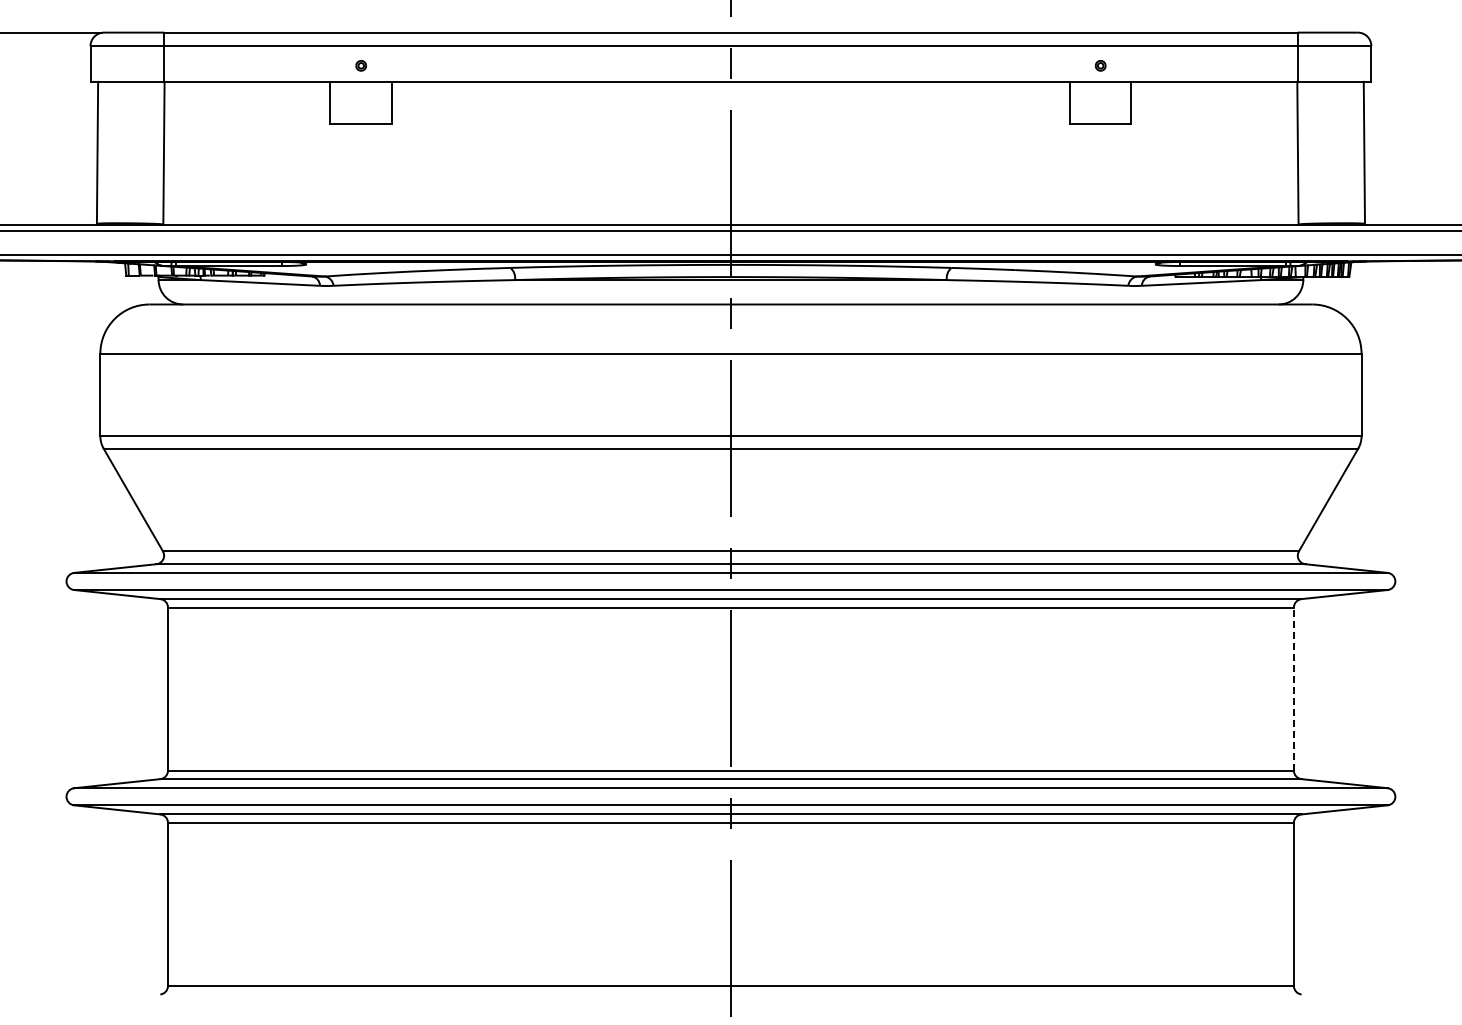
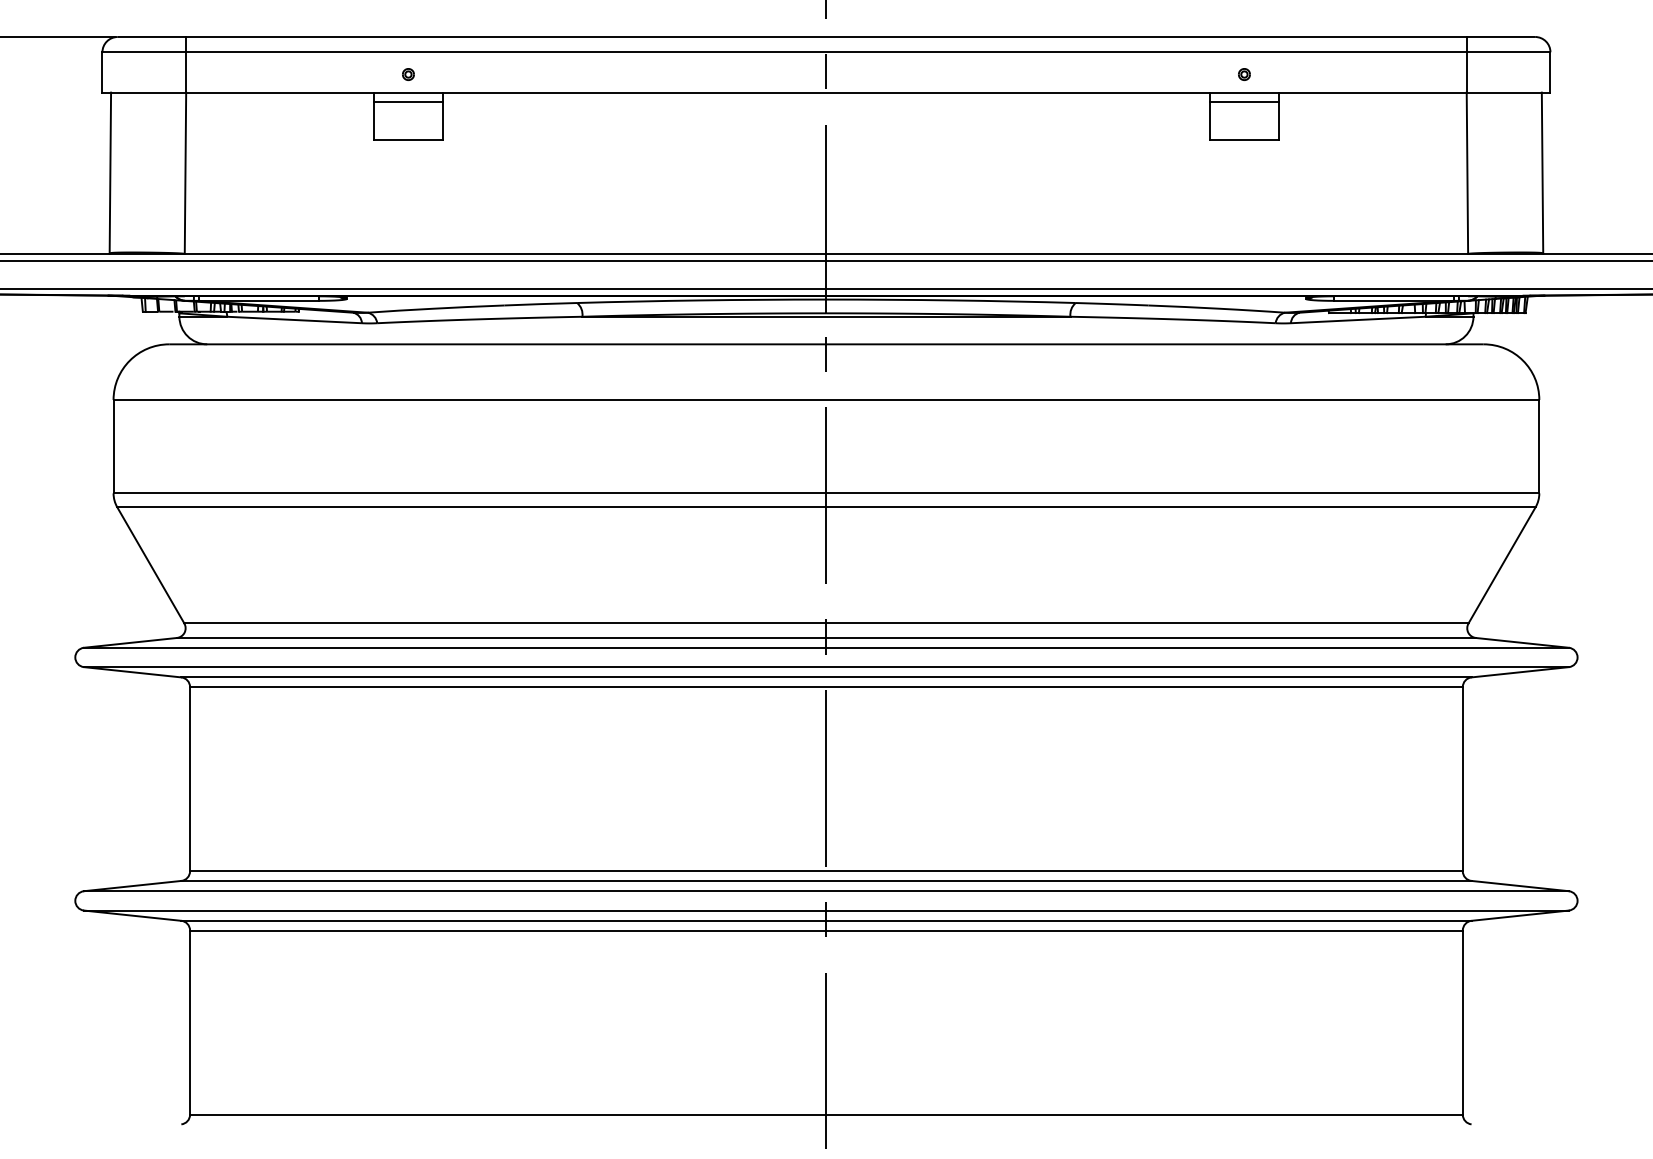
line: (360, 89) -> (407, 101), added
line: (1100, 89) -> (1244, 101), added
line: (1293, 688) -> (1462, 778), dashed -> solid

